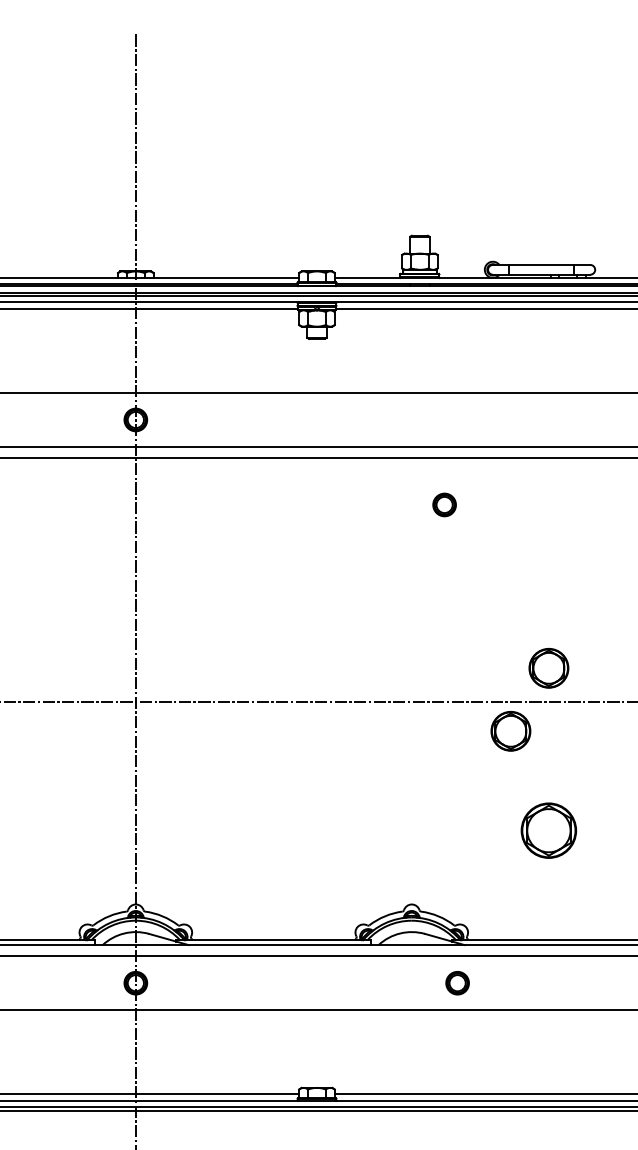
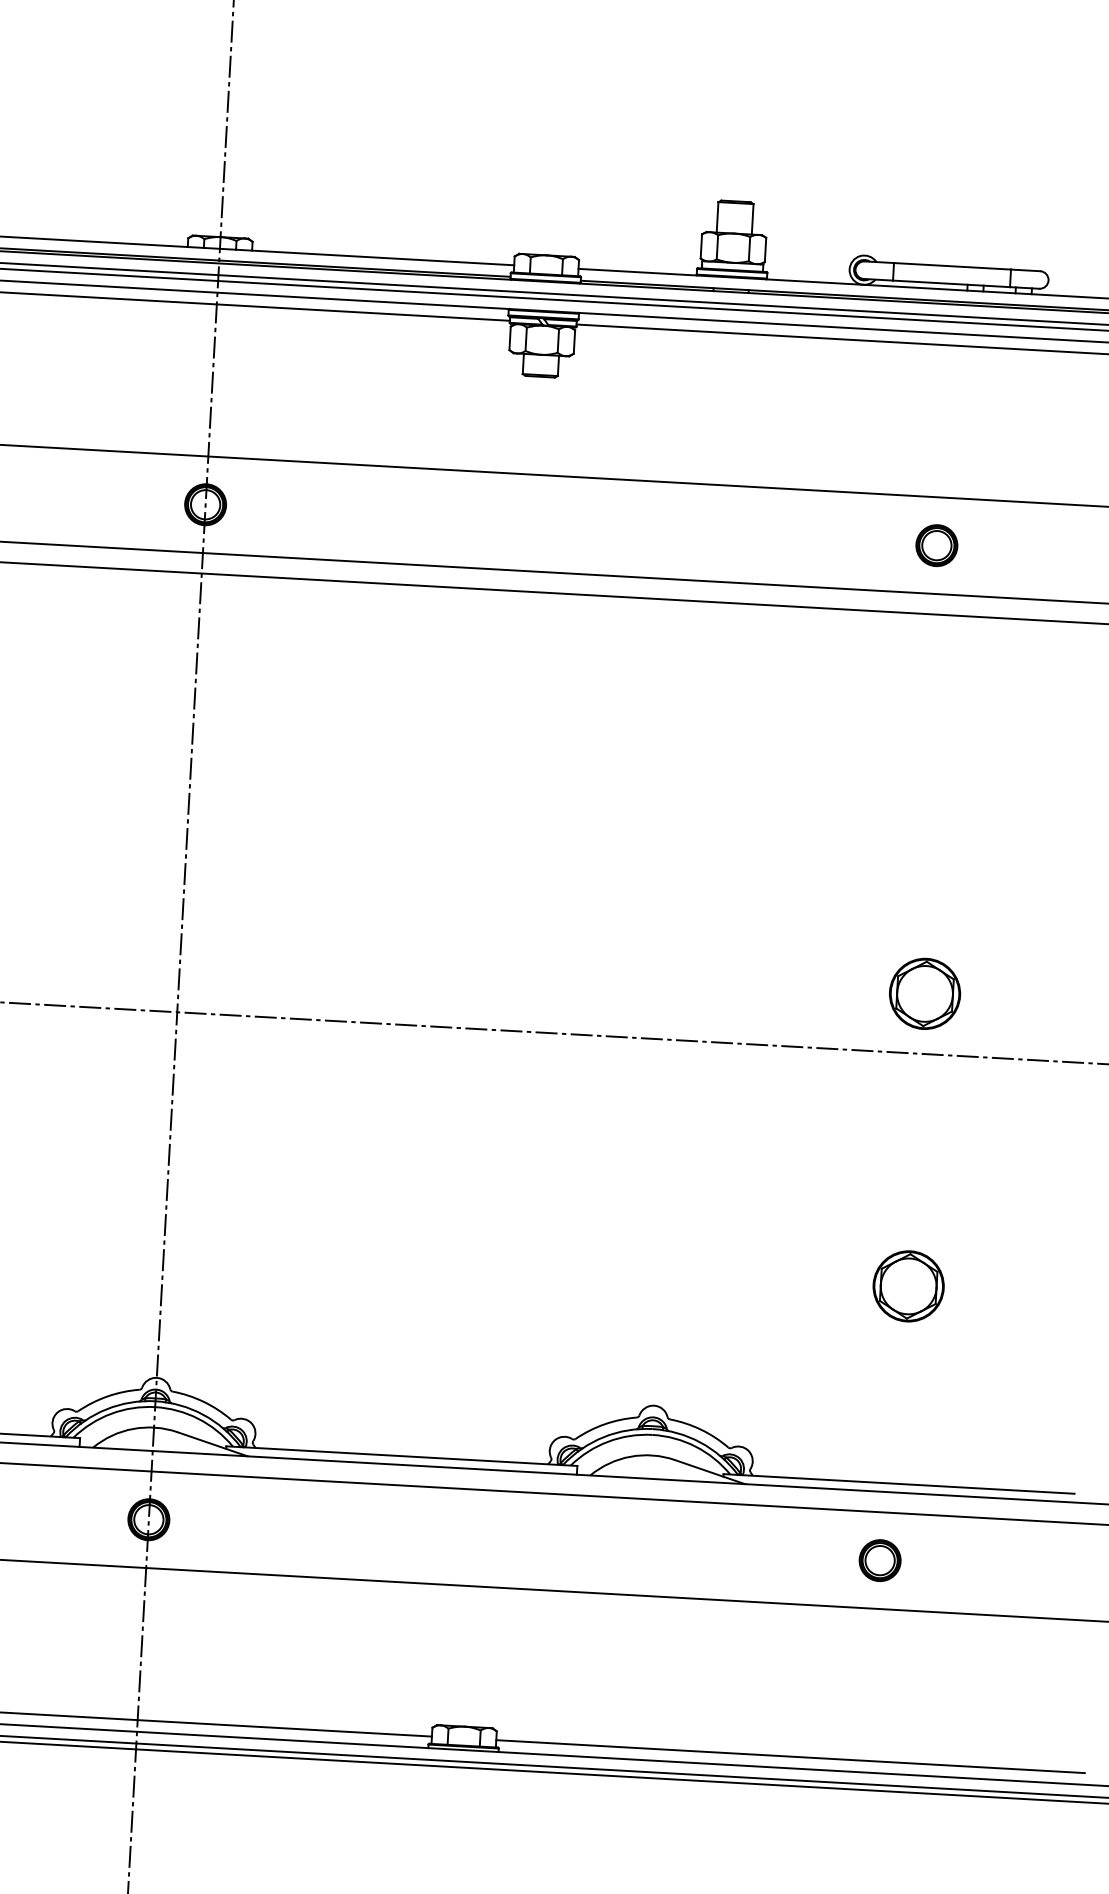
part: (444, 504) -> (936, 544), moved
part: (510, 731) -> (849, 1103), removed
part: (548, 830) -> (907, 1286), size x0.71
part: (457, 983) -> (879, 1561), moved

